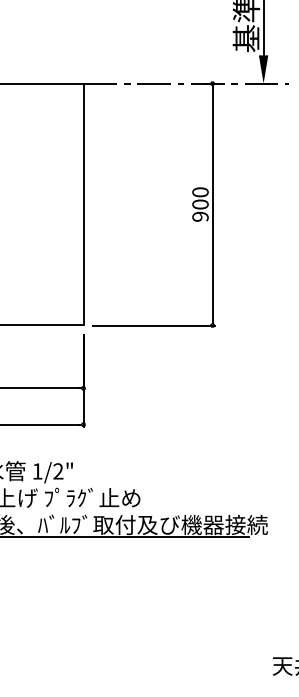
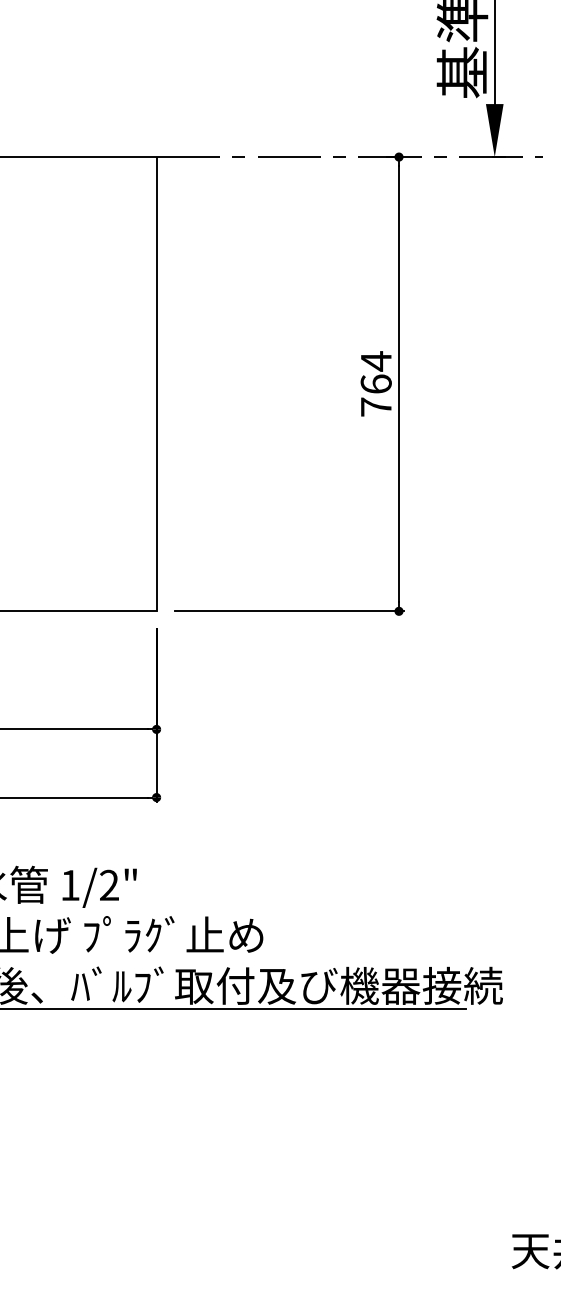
text: (200, 204) -> (376, 384), 900 -> 764

